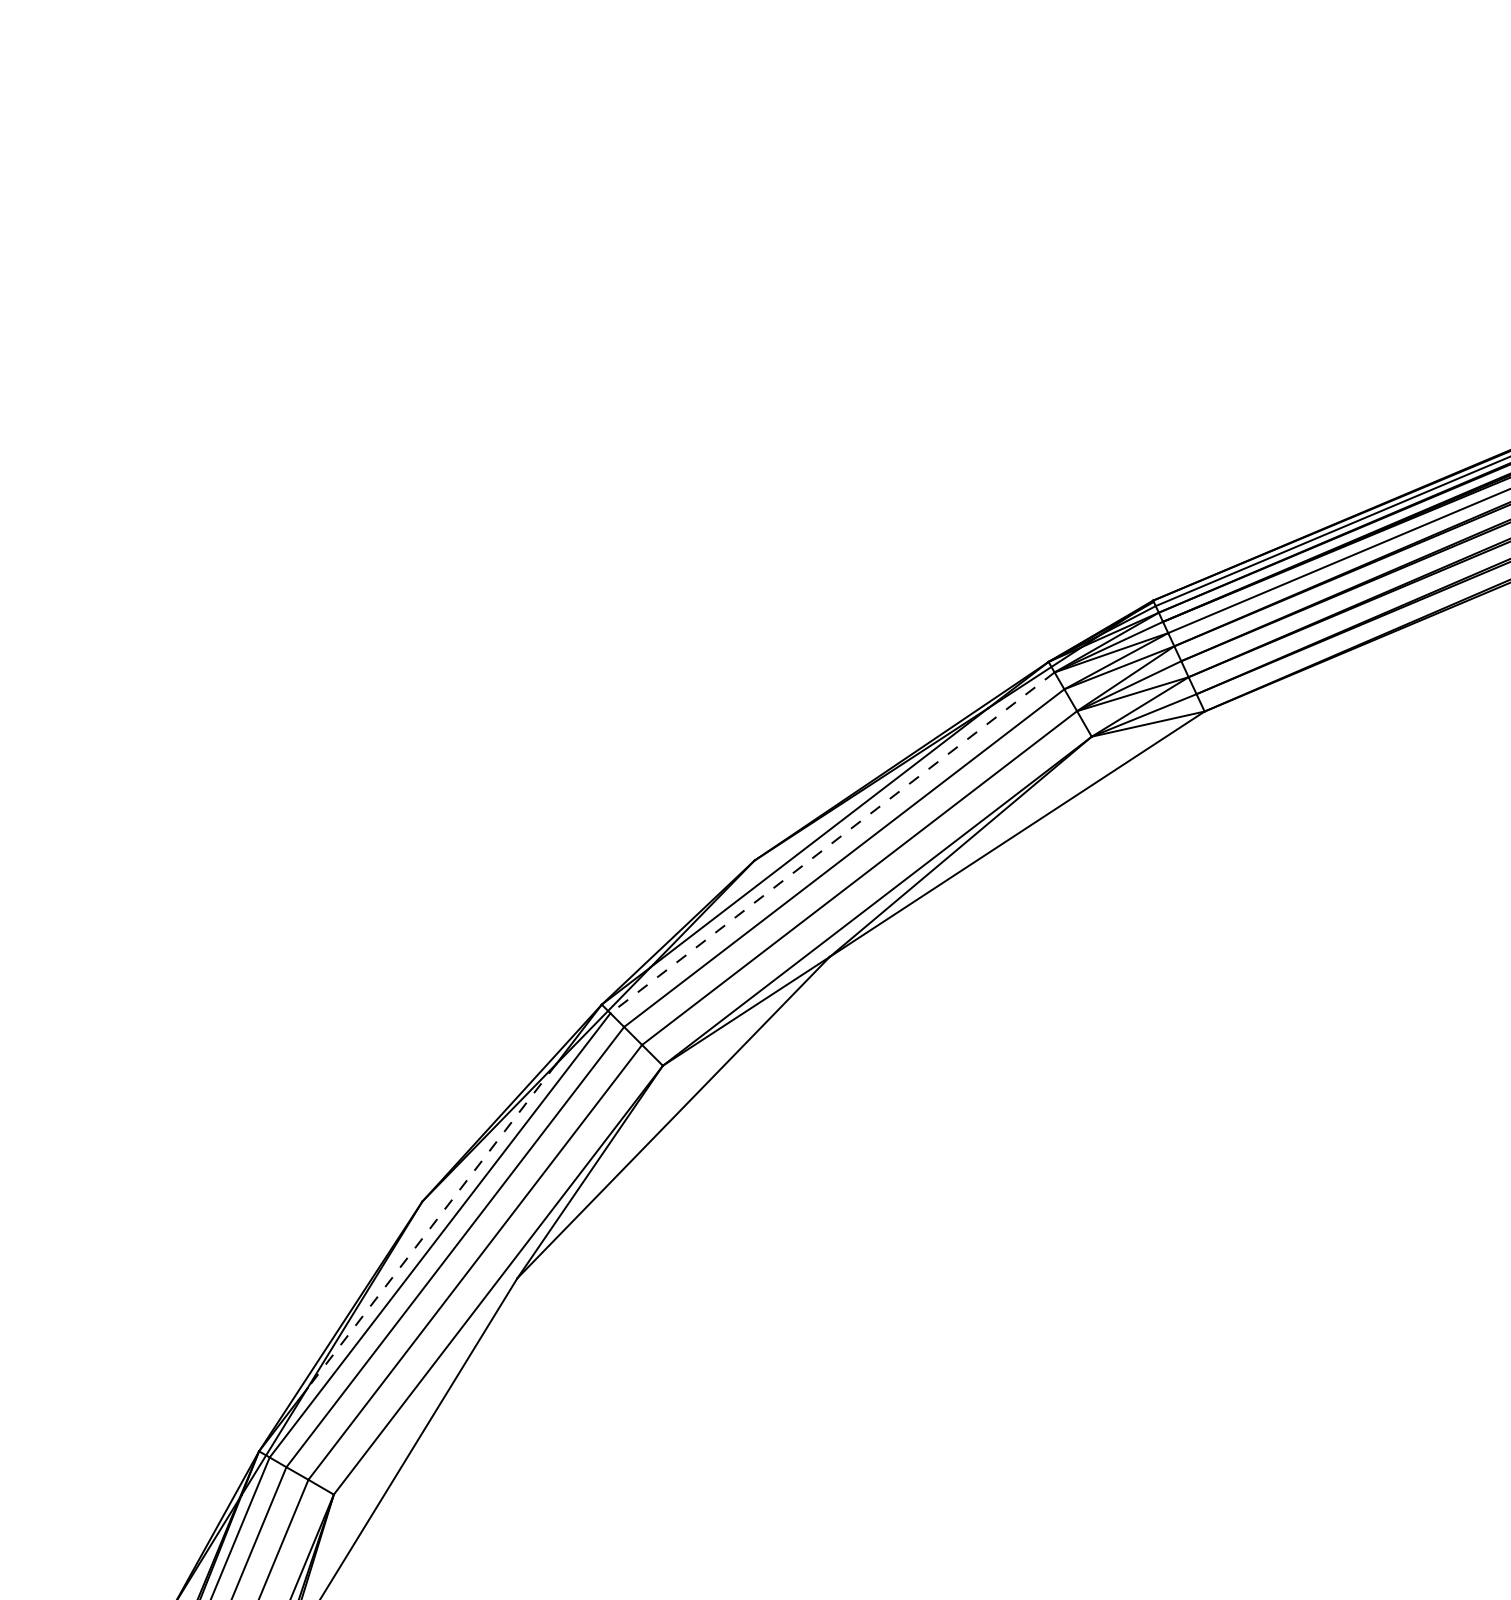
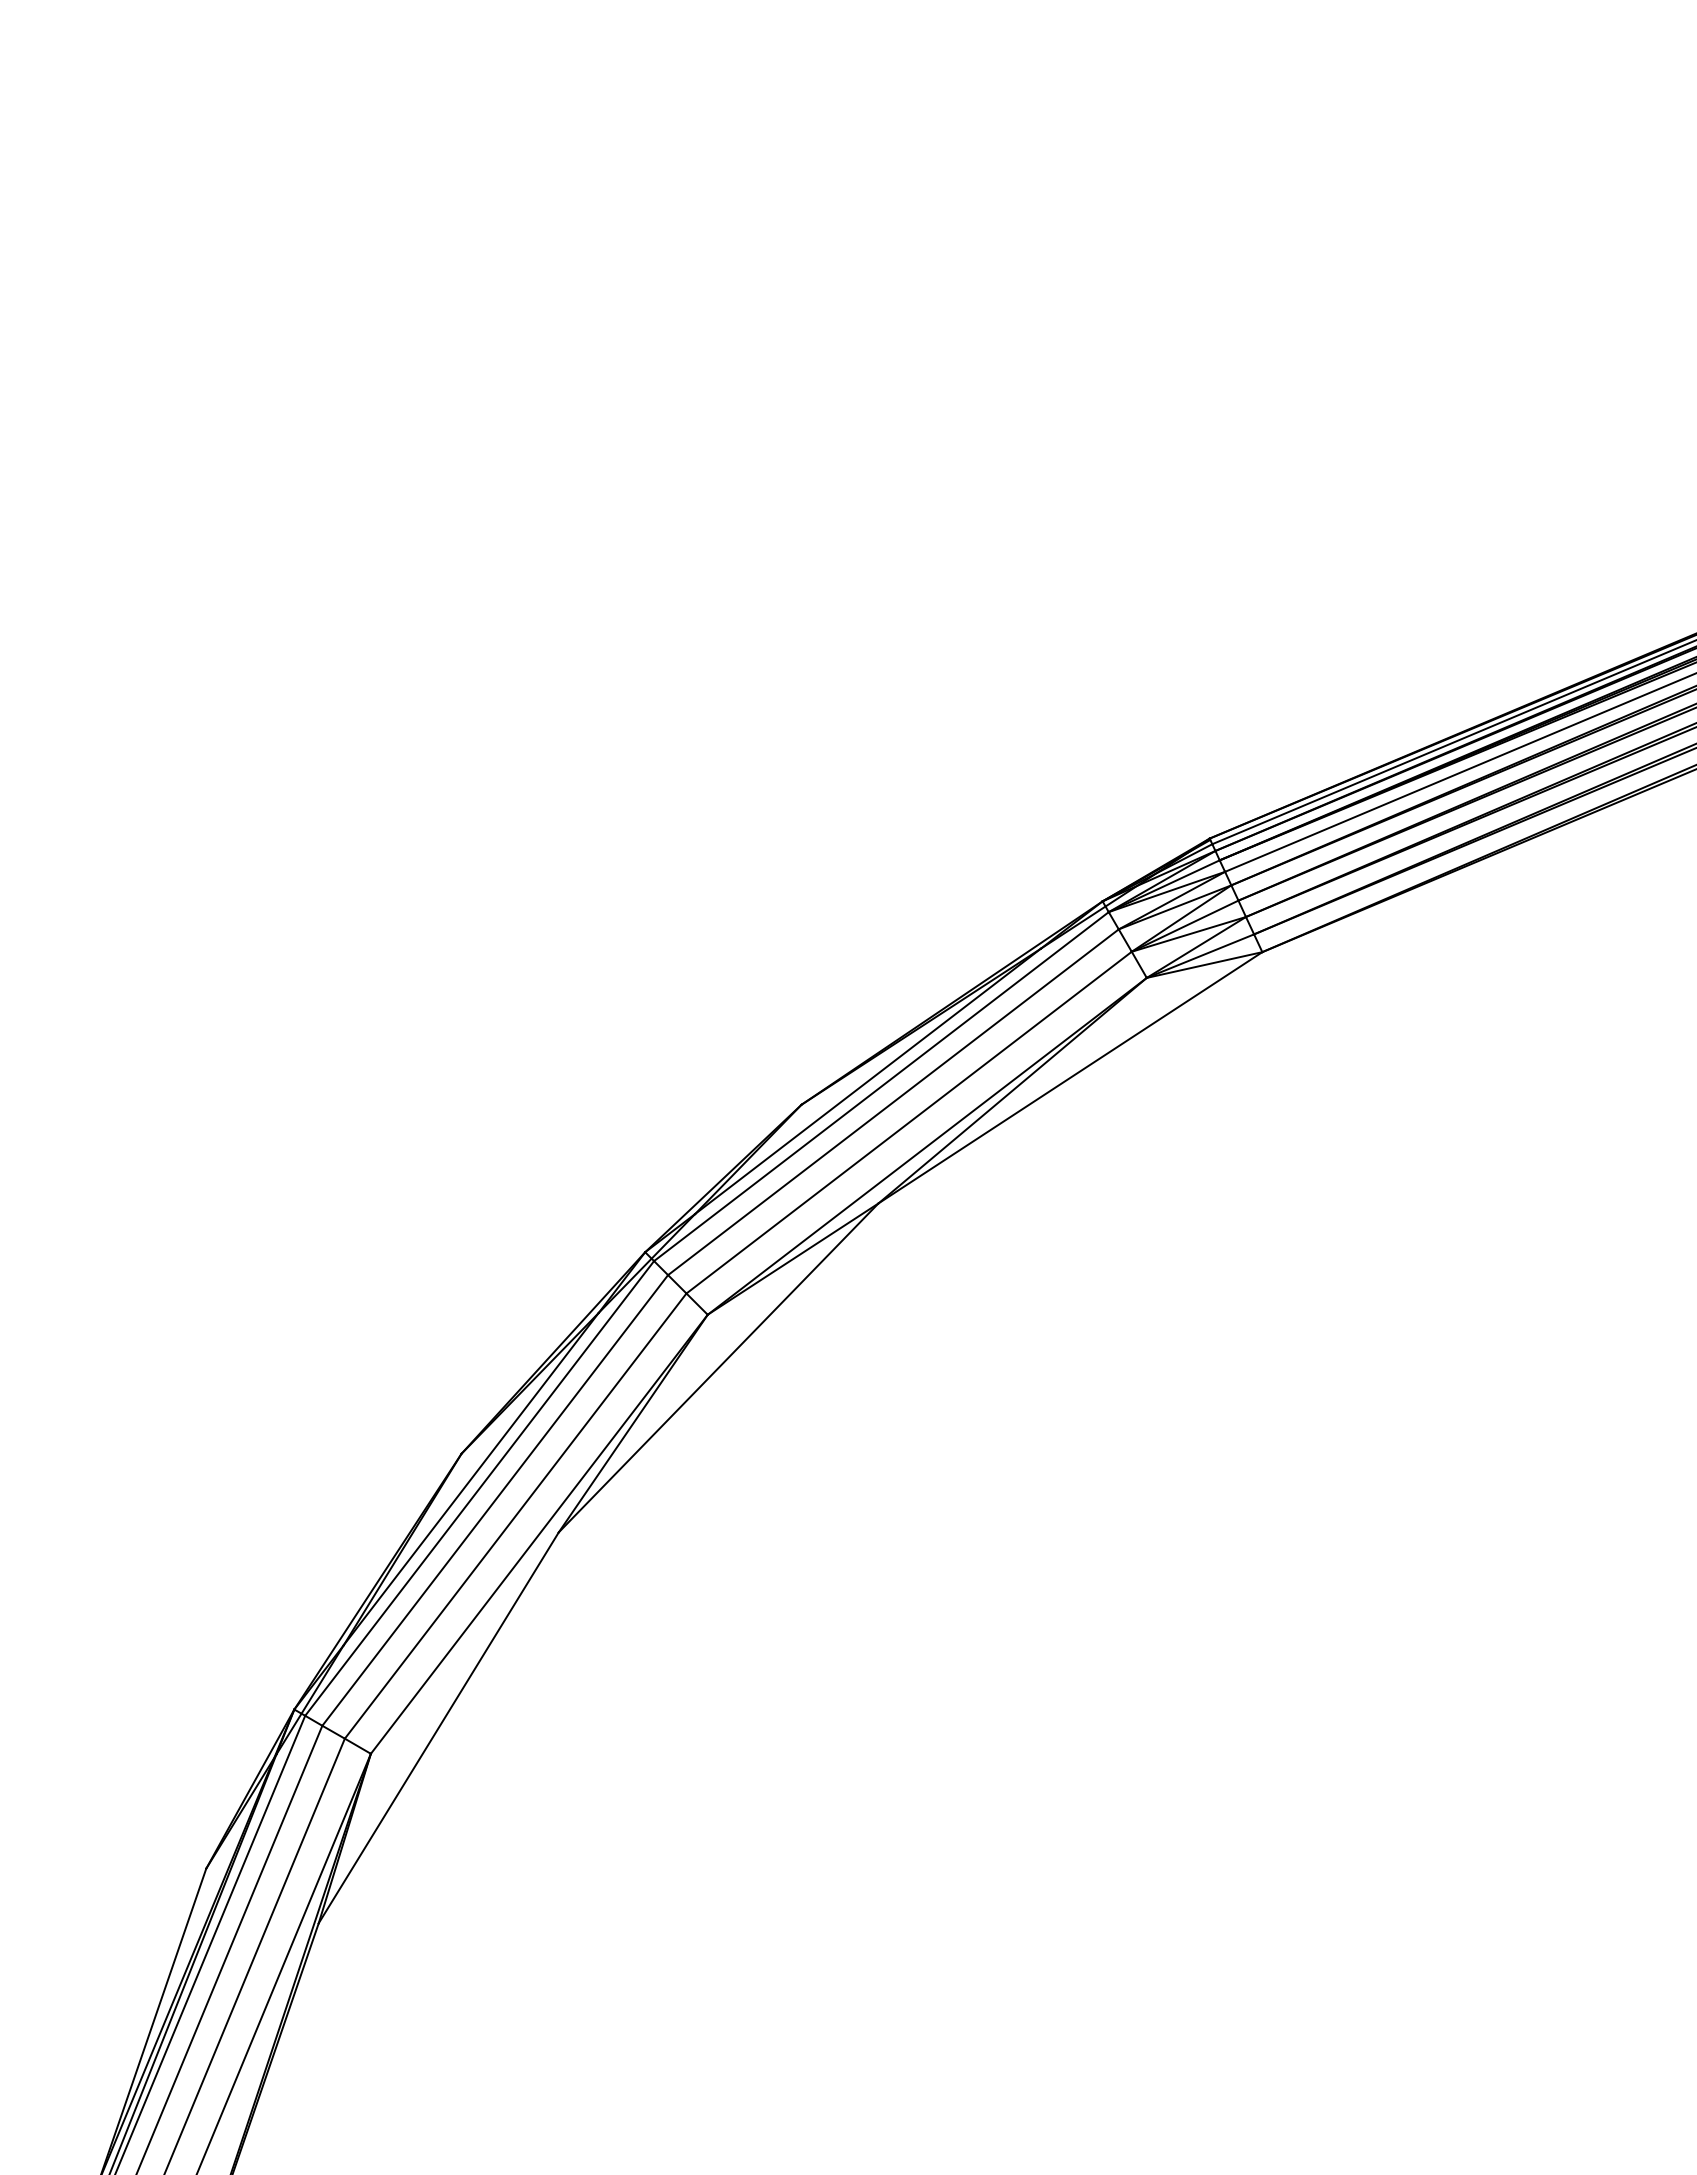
line: (832, 842) -> (881, 1086), dashed -> solid
line: (431, 1226) -> (470, 1479), dashed -> solid

